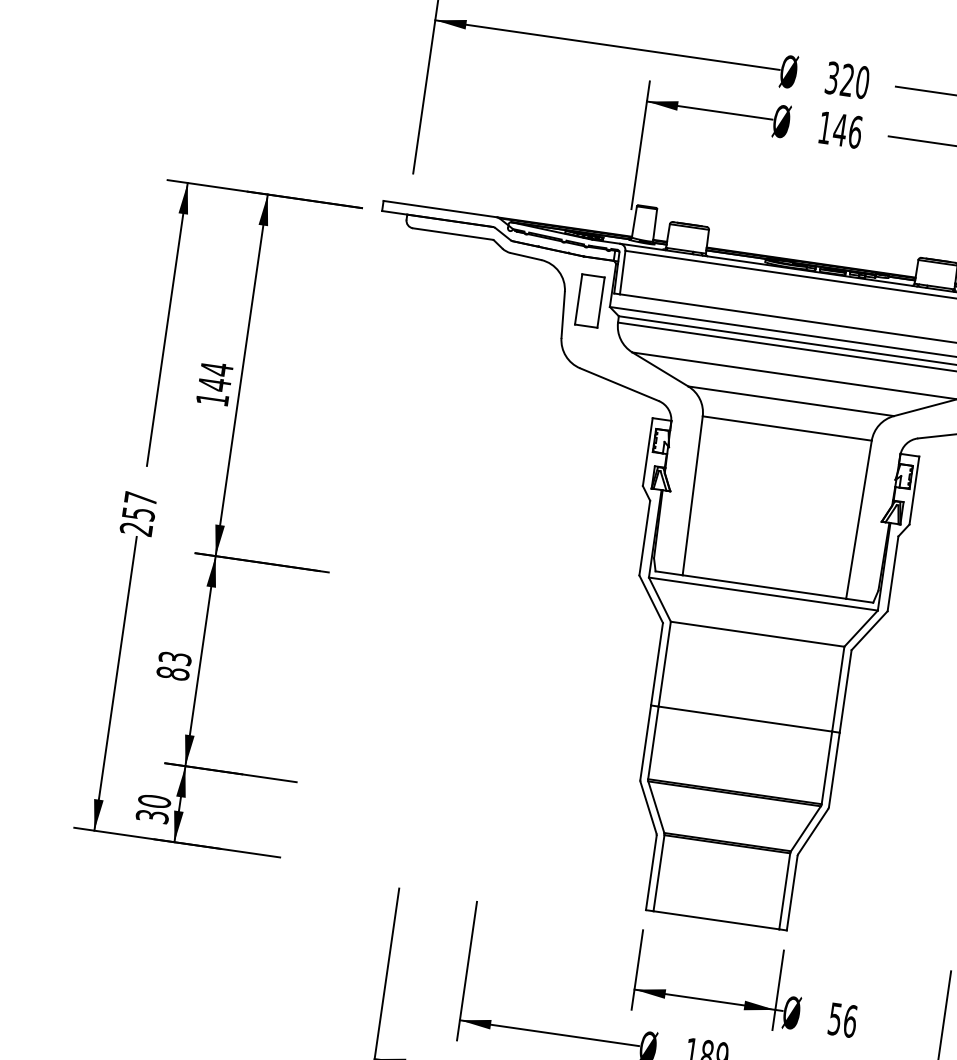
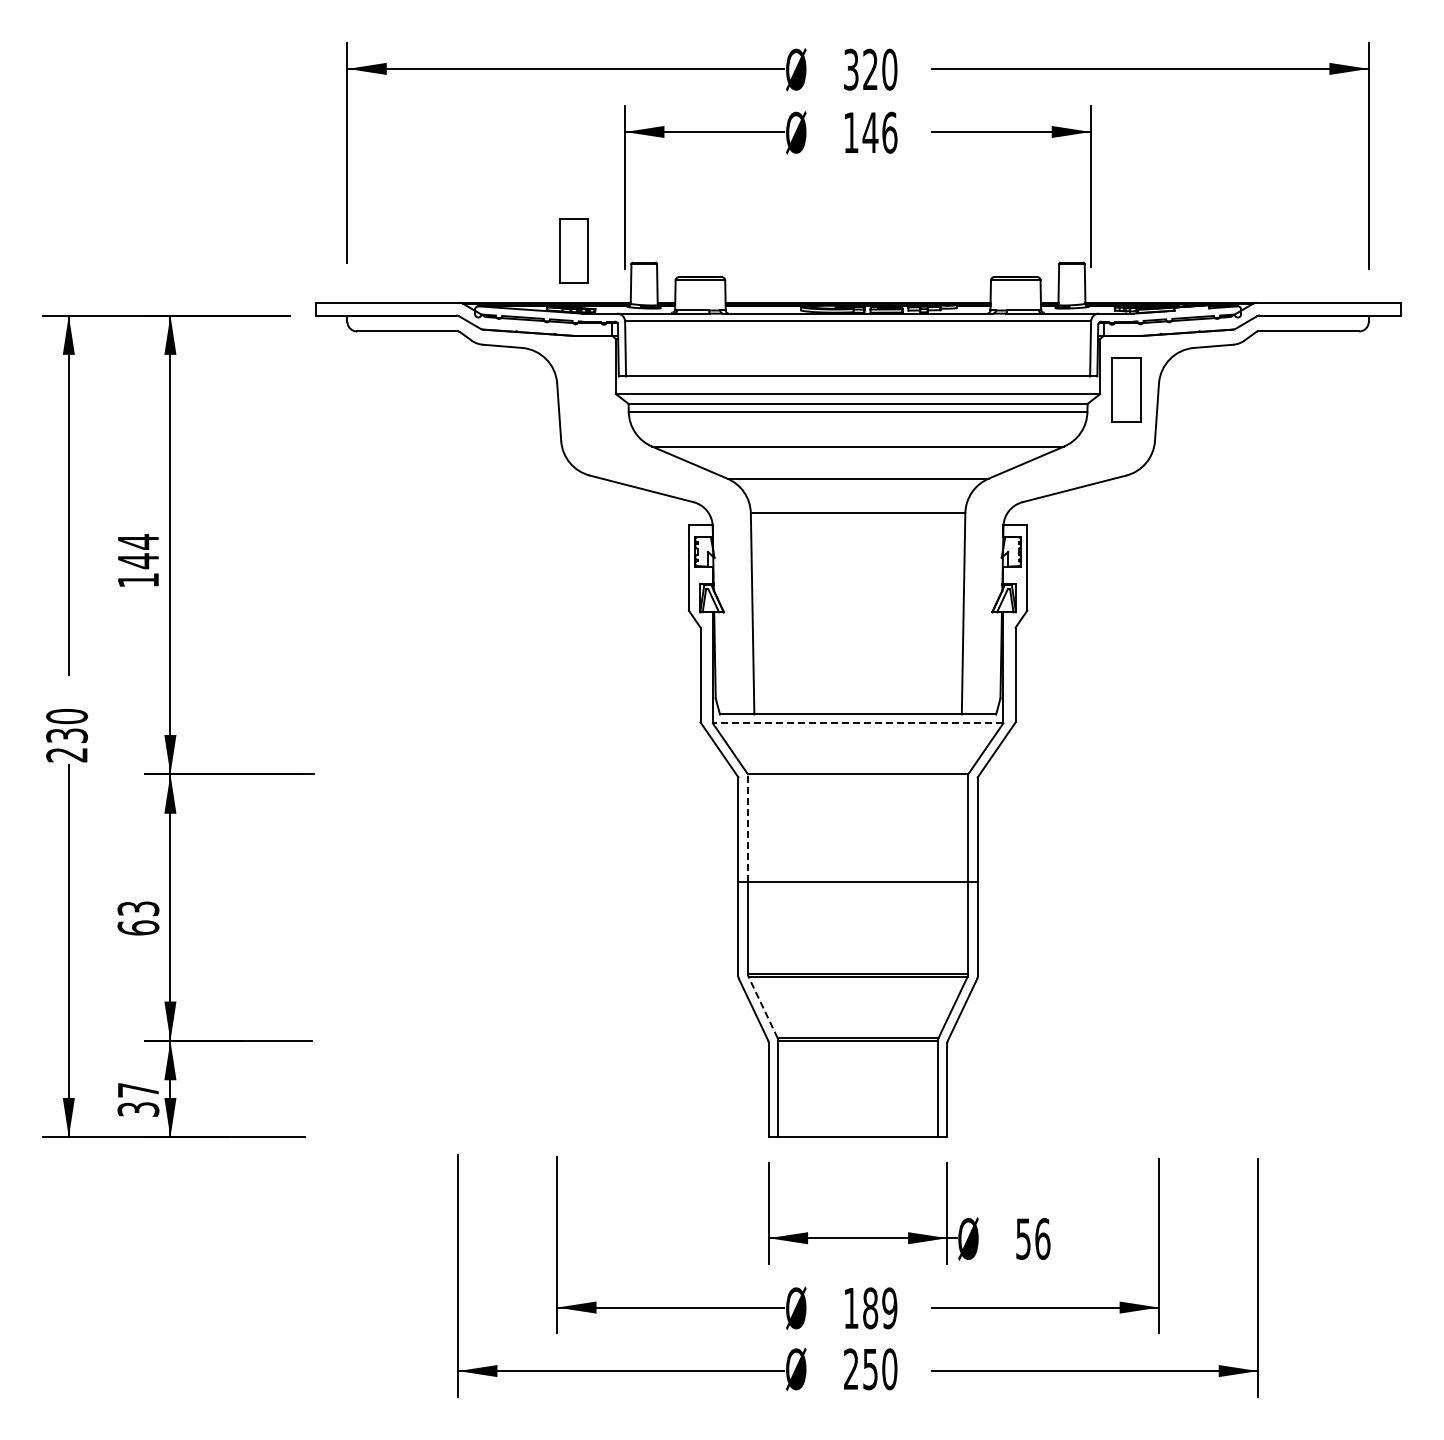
part: (589, 300) -> (573, 250), moved
text: (140, 505) -> (67, 725), 257 -> 230
line: (762, 594) -> (857, 723), solid -> dashed
line: (664, 664) -> (747, 828), solid -> dashed
text: (173, 673) -> (138, 927), 83 -> 63
text: (154, 800) -> (138, 1089), 30 -> 37
line: (656, 807) -> (763, 1007), solid -> dashed

